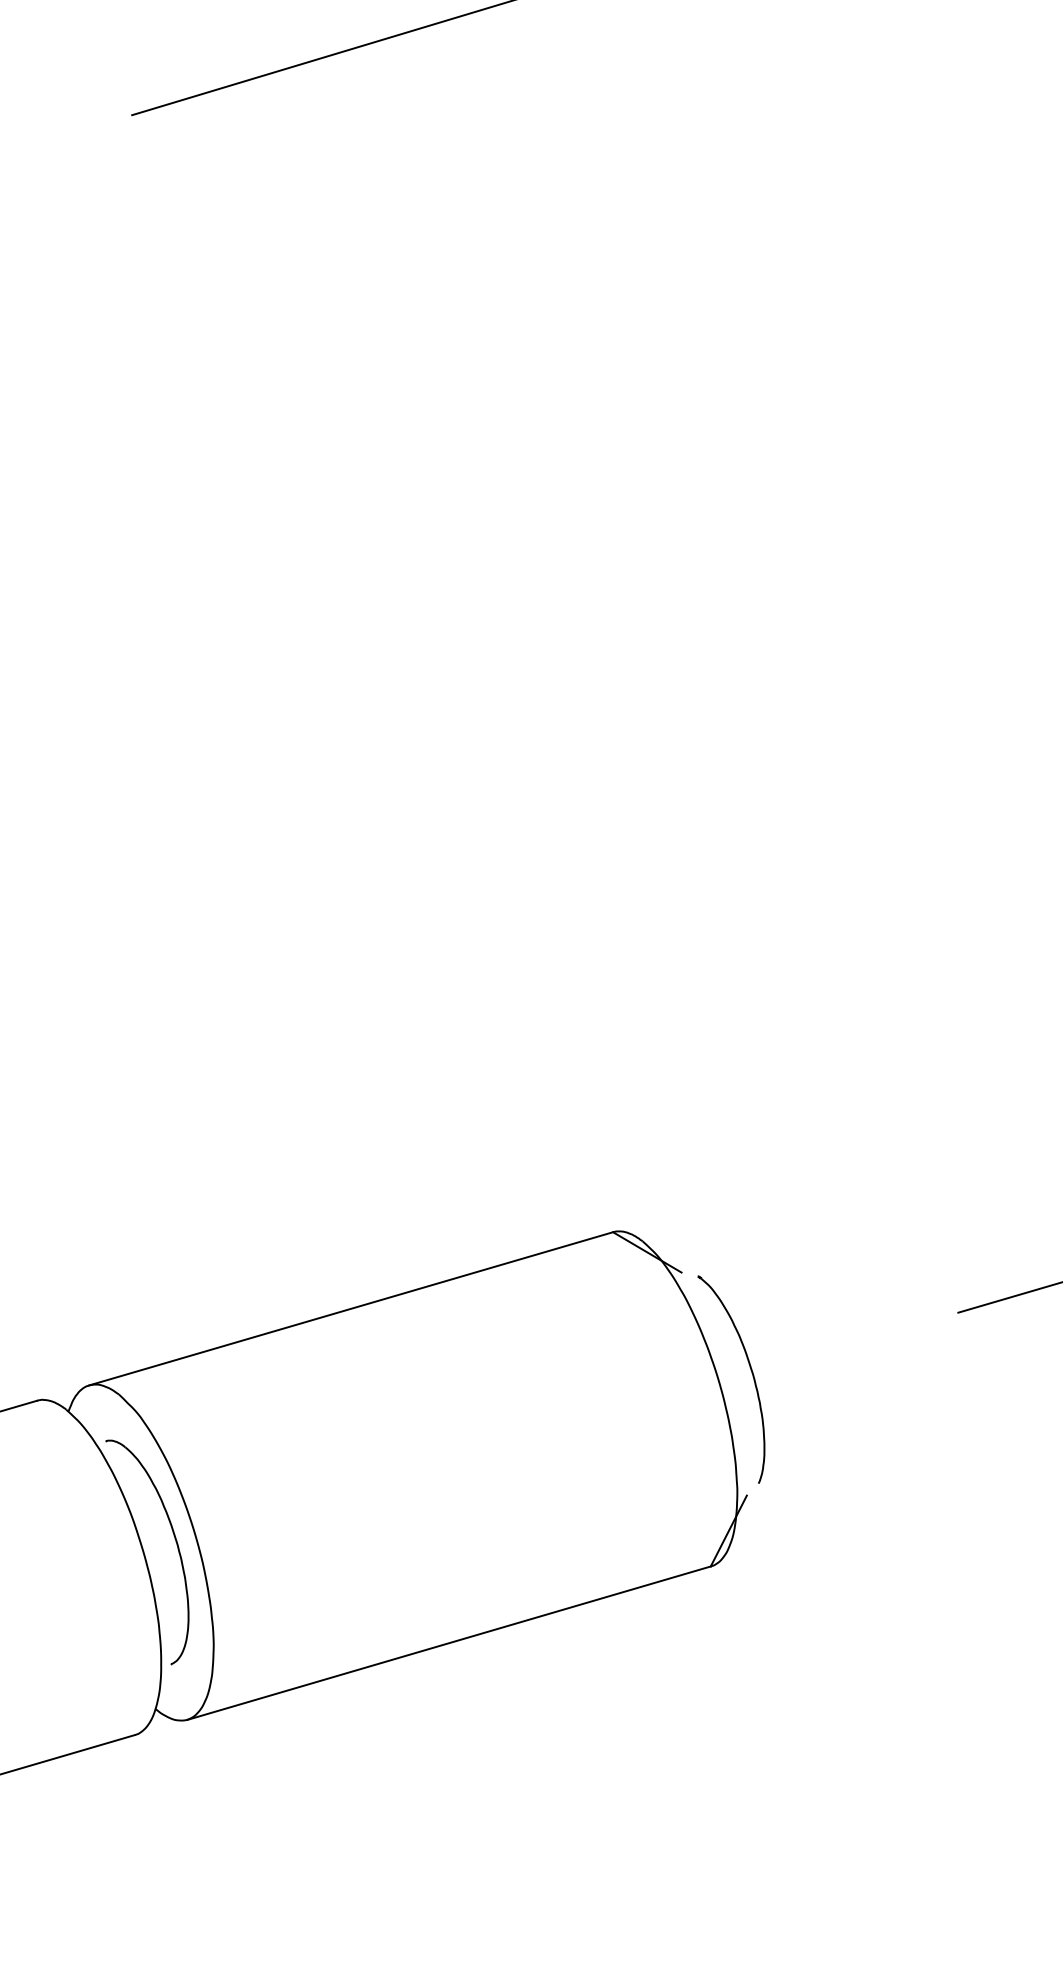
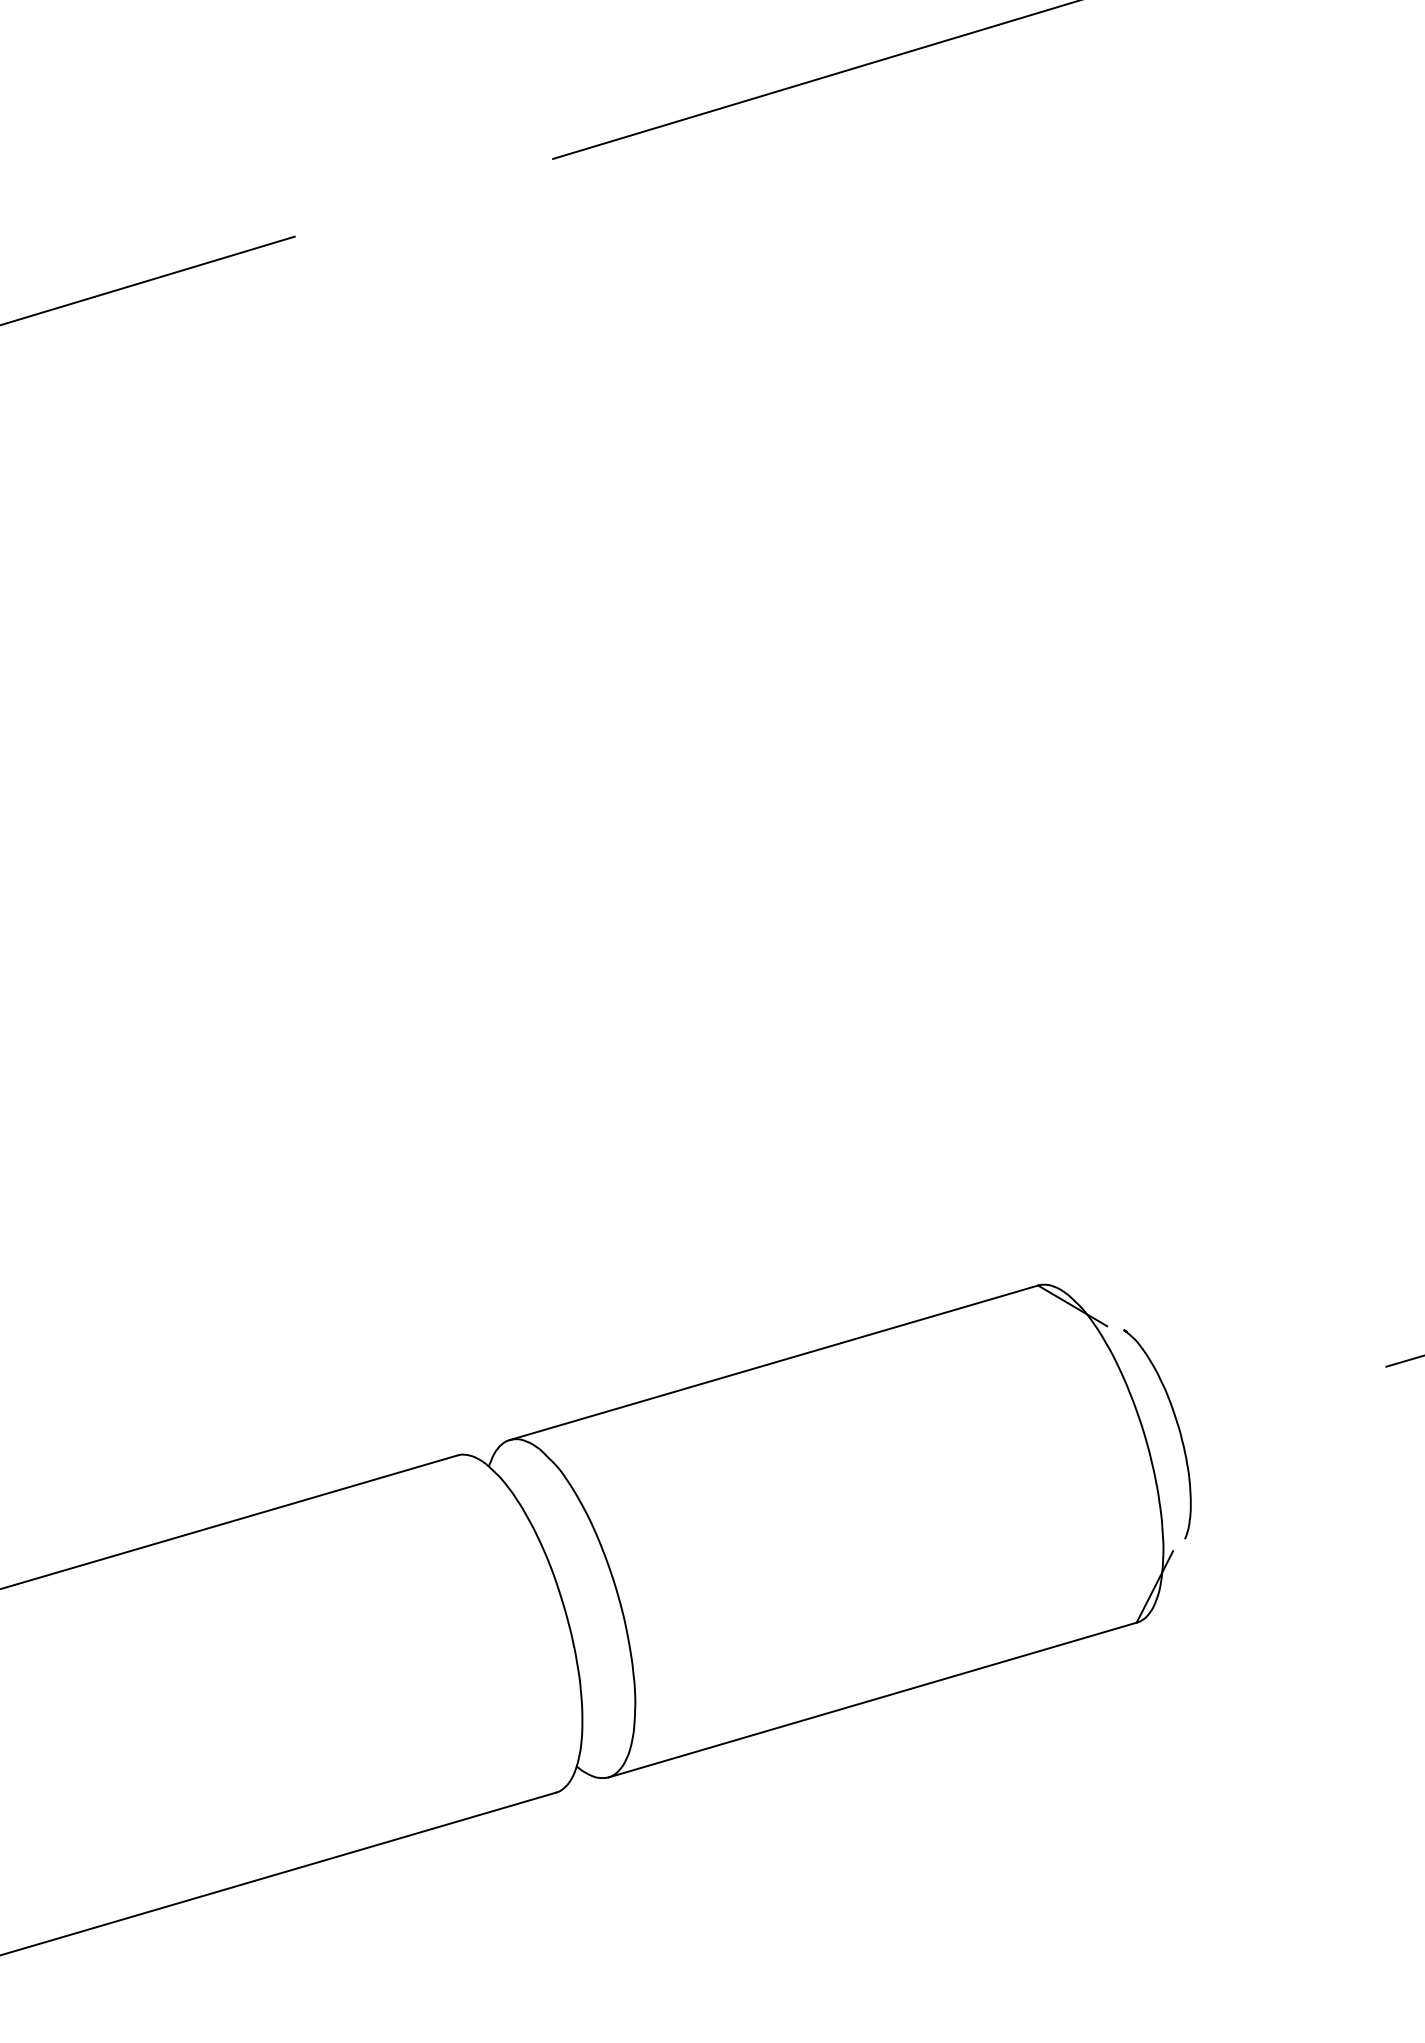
part: (175, 1541) -> (596, 1597), removed

